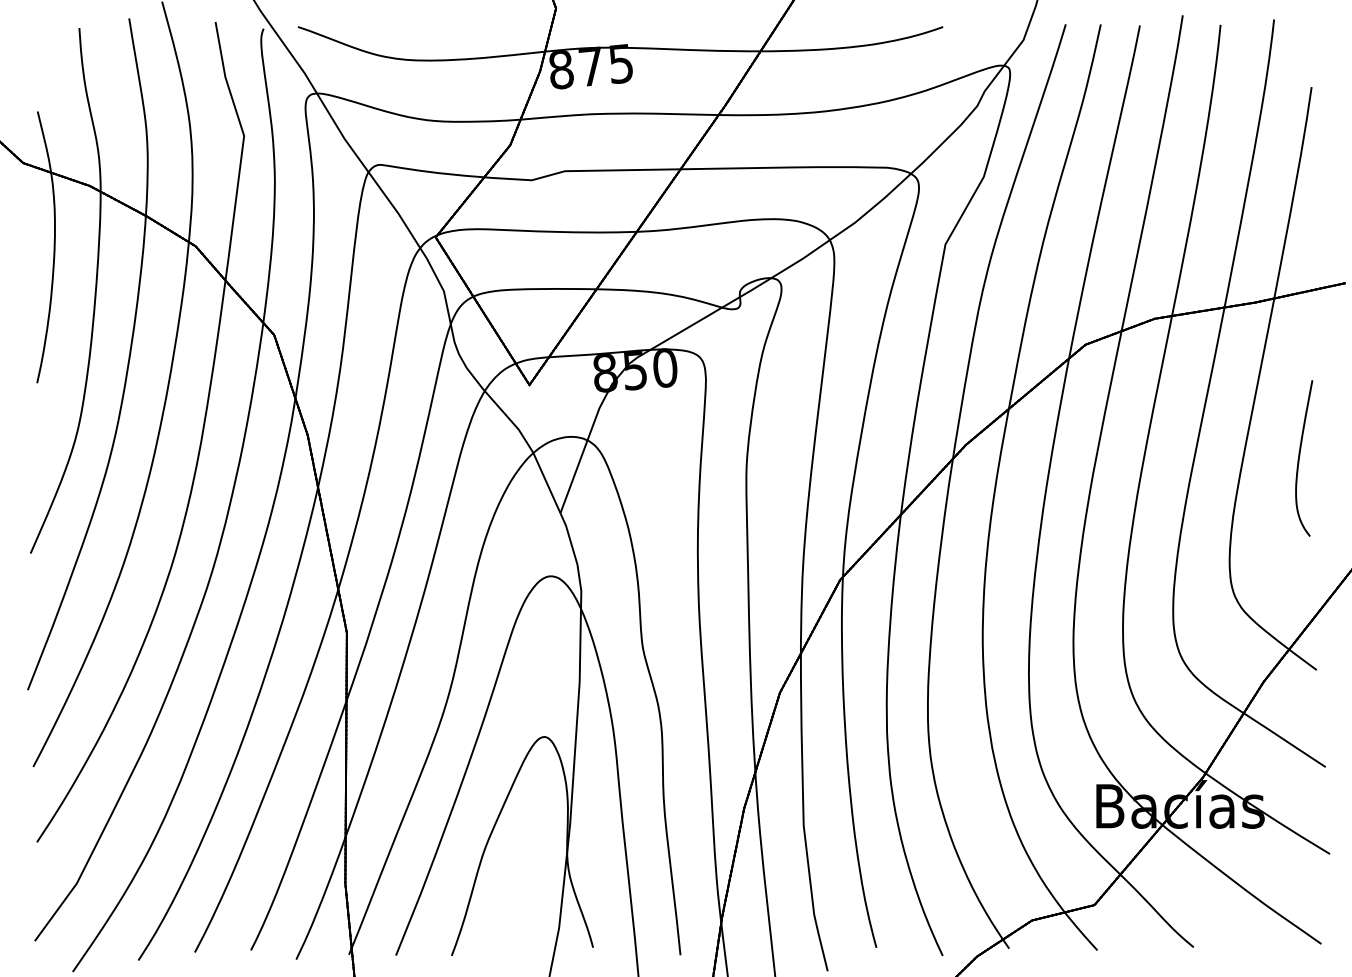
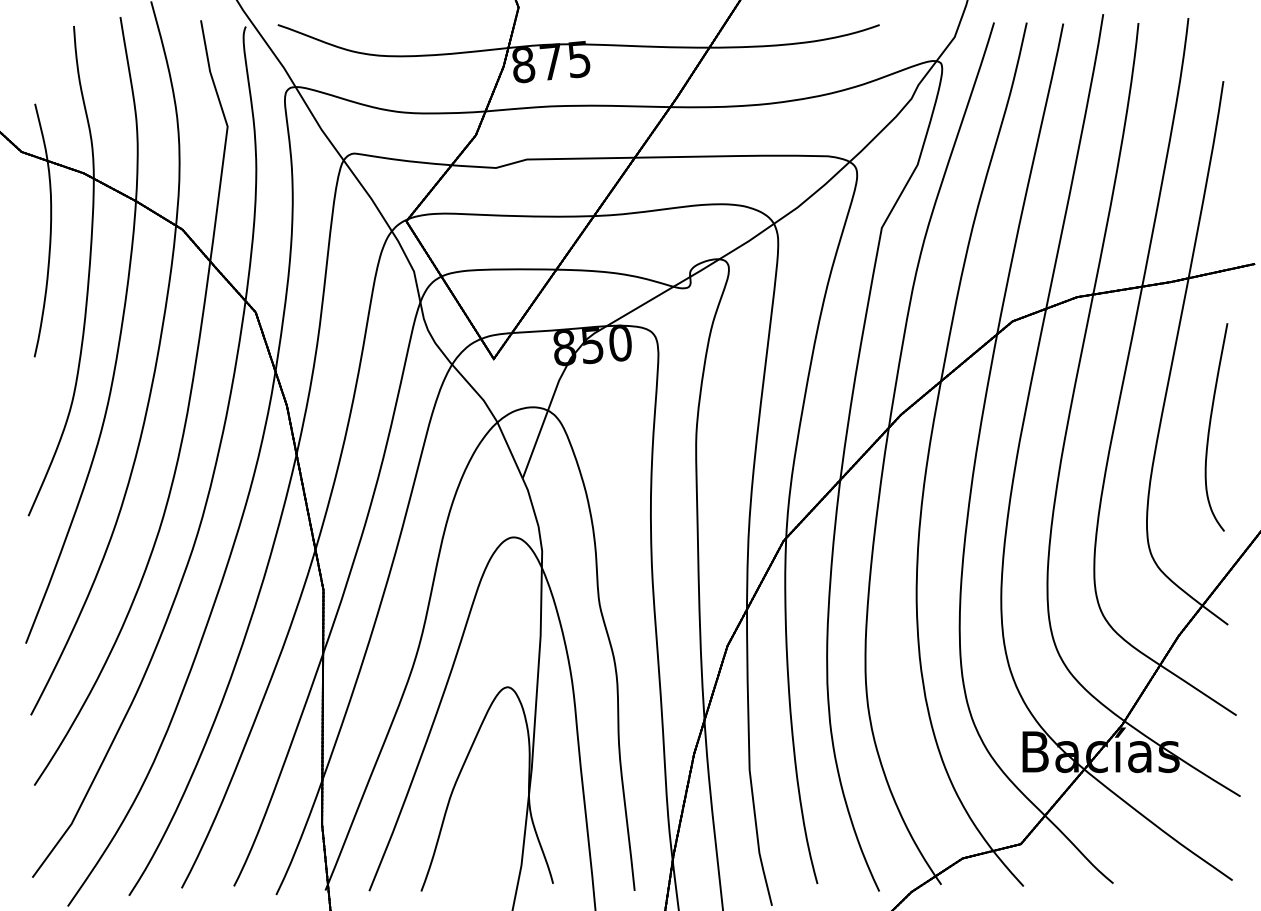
part: (1304, 458) -> (1216, 427), size x1.43

